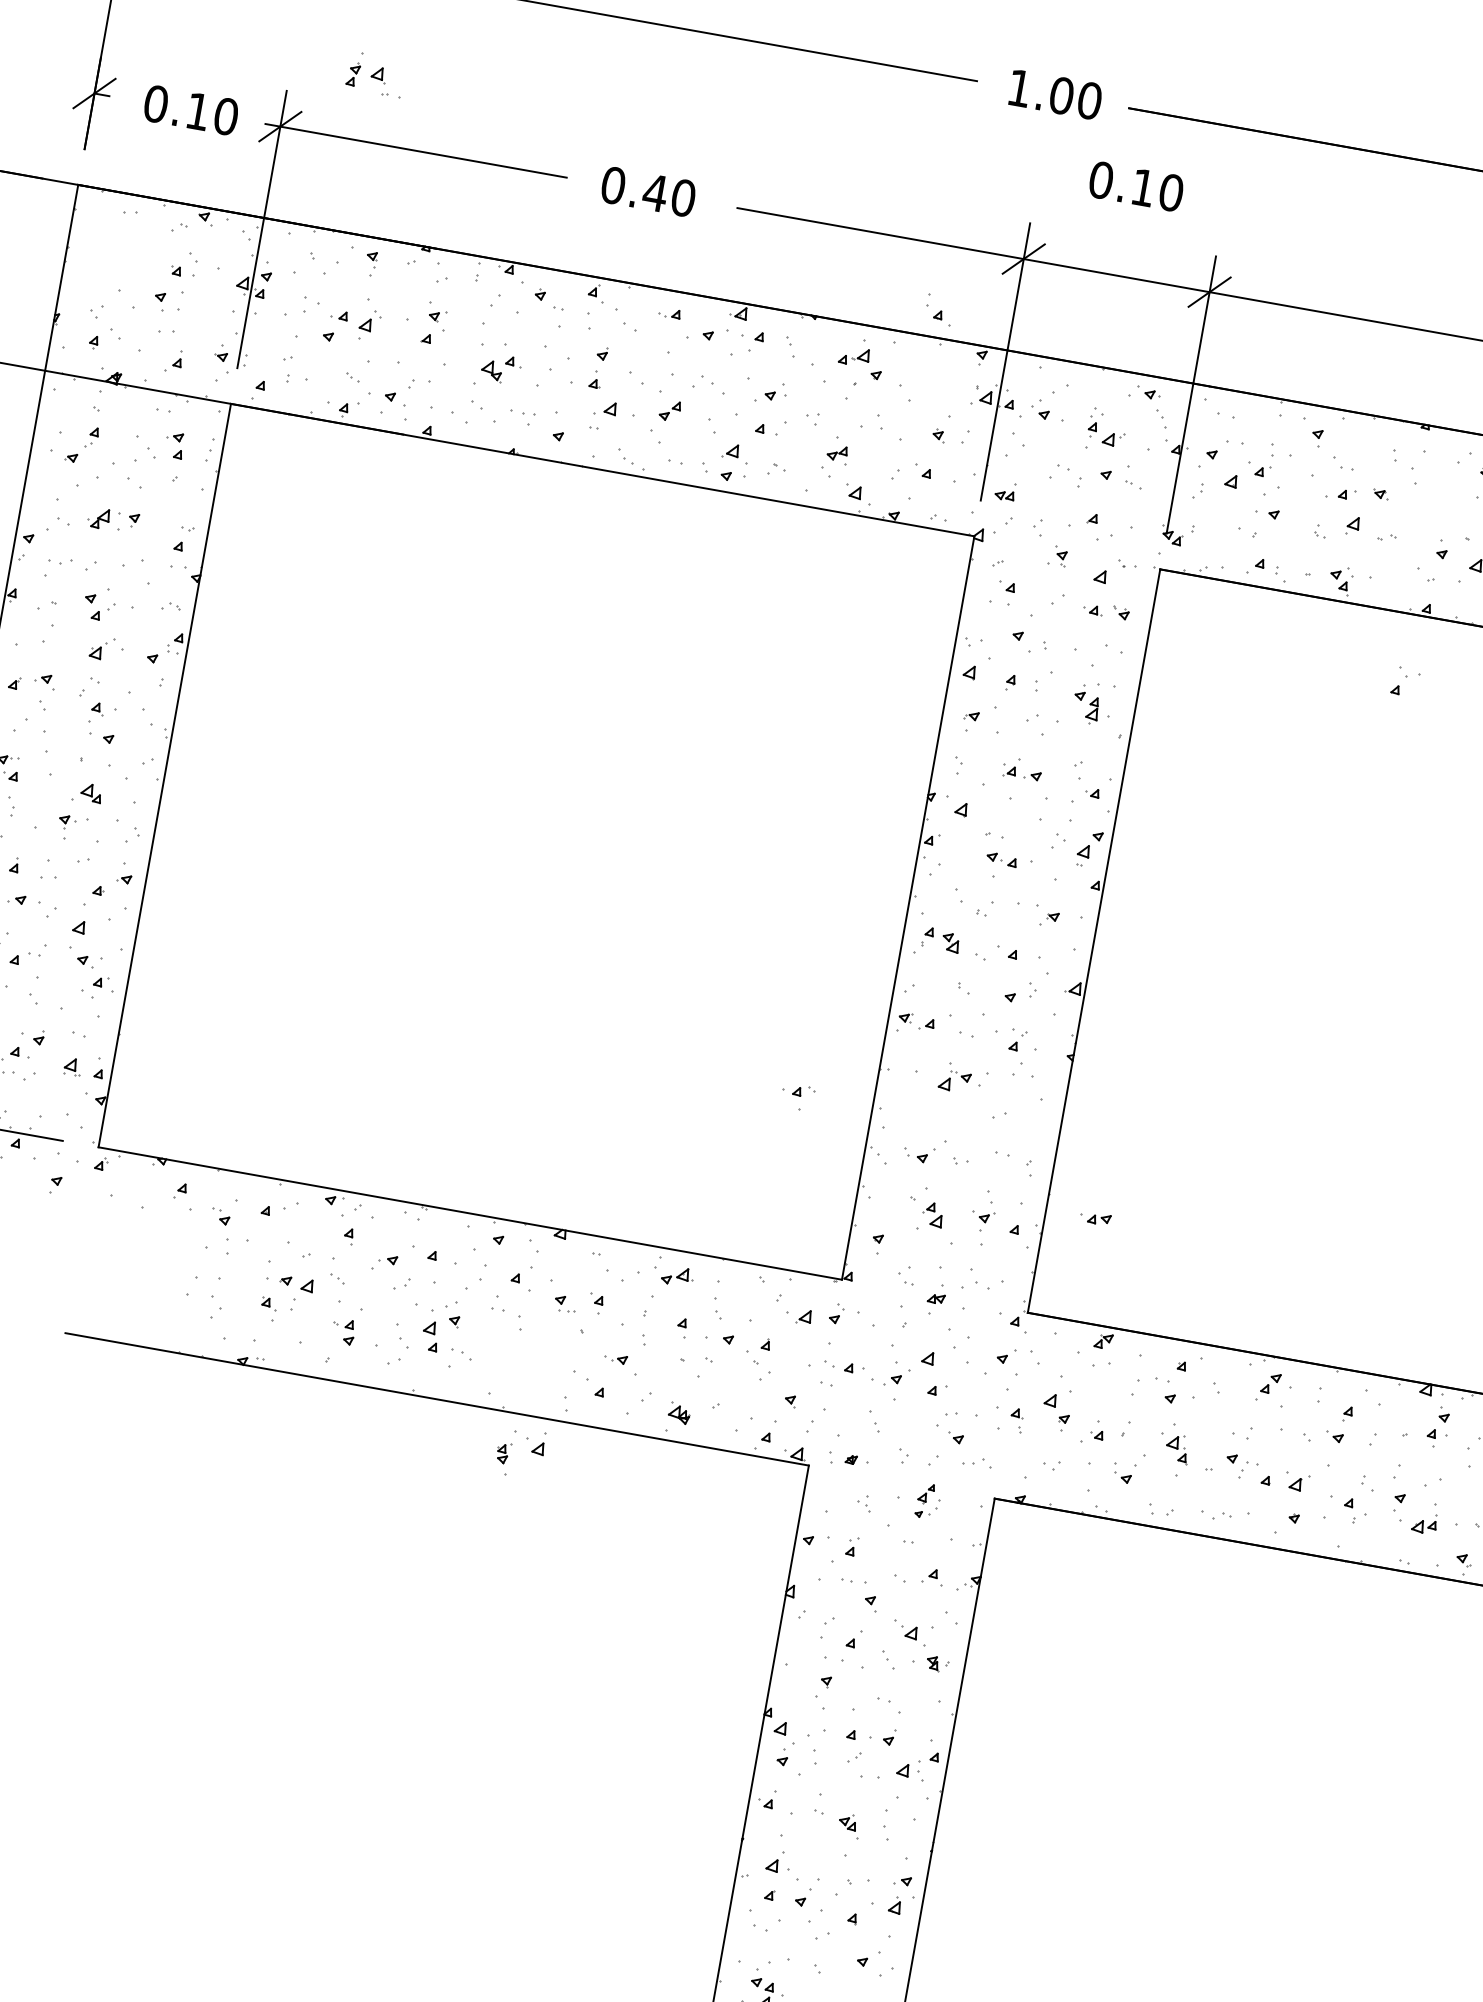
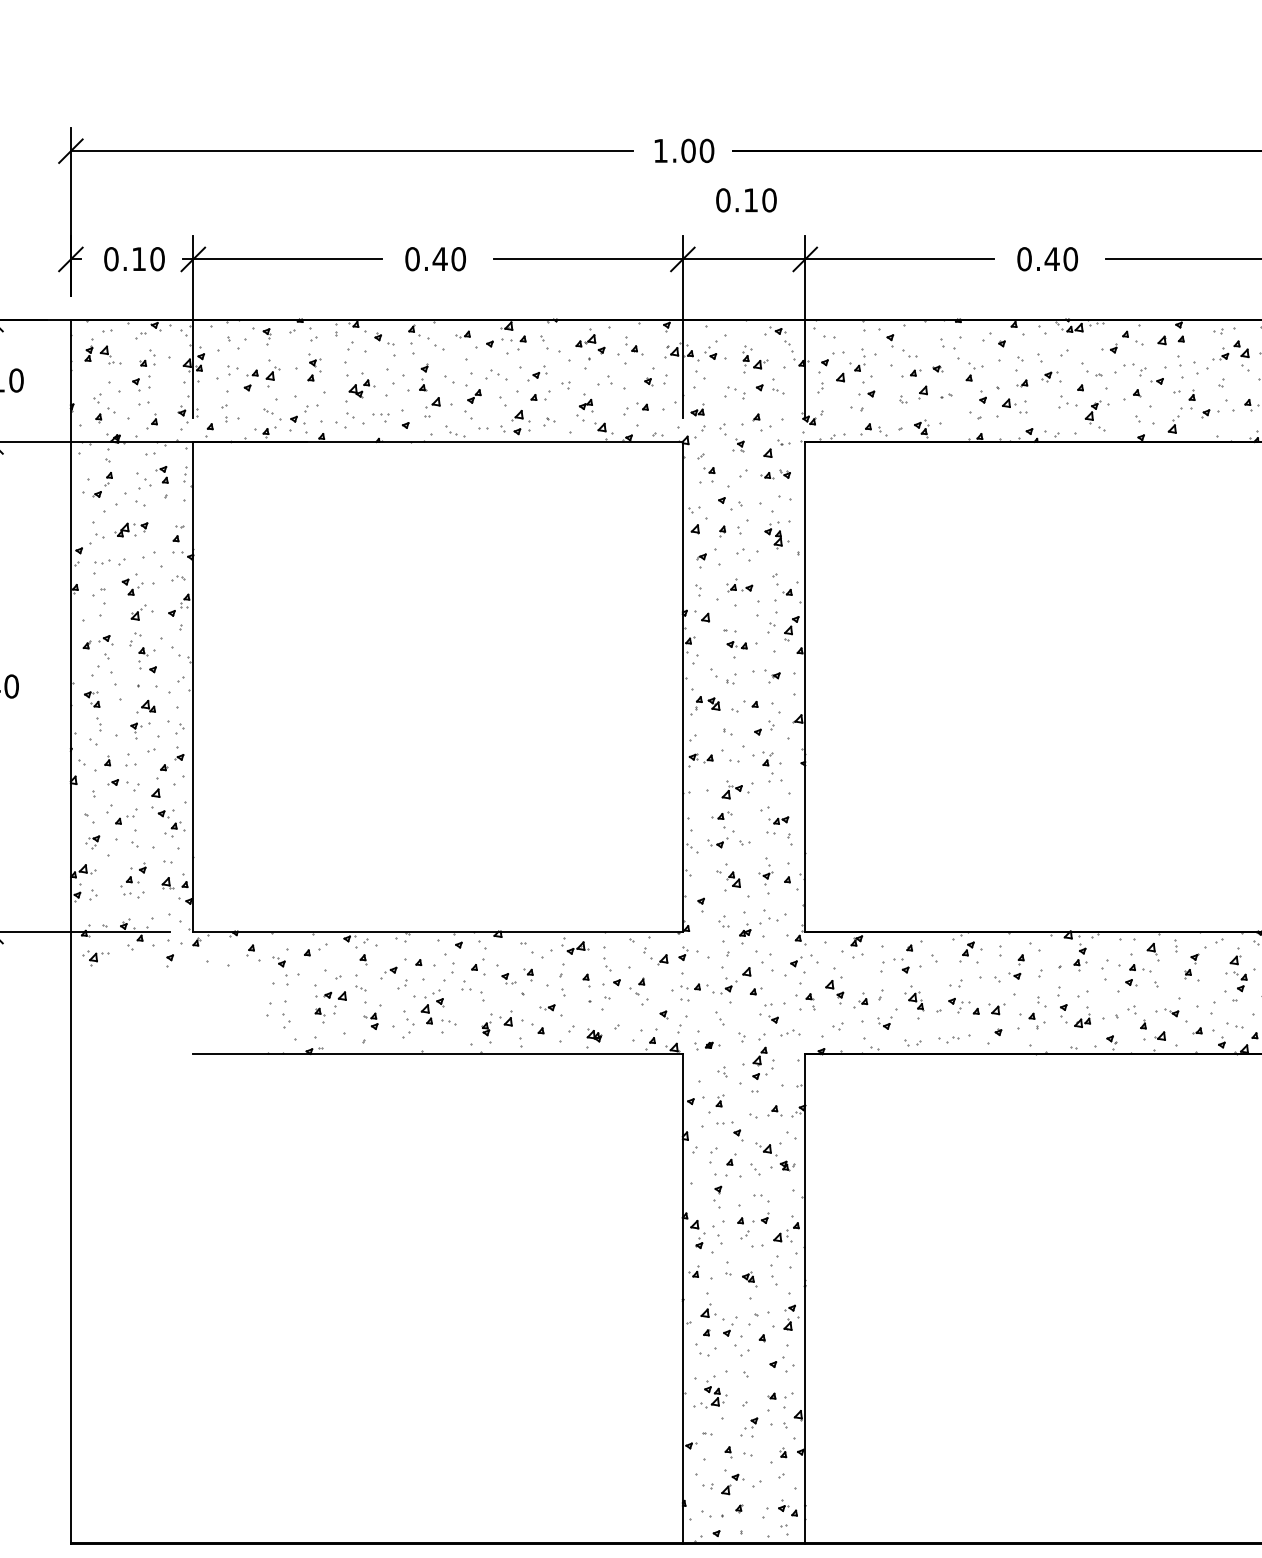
part: (374, 74) -> (102, 351), moved
part: (938, 309) -> (634, 345), moved
part: (1405, 681) -> (974, 371), moved
part: (797, 1096) -> (721, 819), moved
part: (1095, 1218) -> (778, 820), moved
part: (512, 1444) -> (491, 1022), moved
part: (929, 1500) -> (763, 1062), size x1.43

